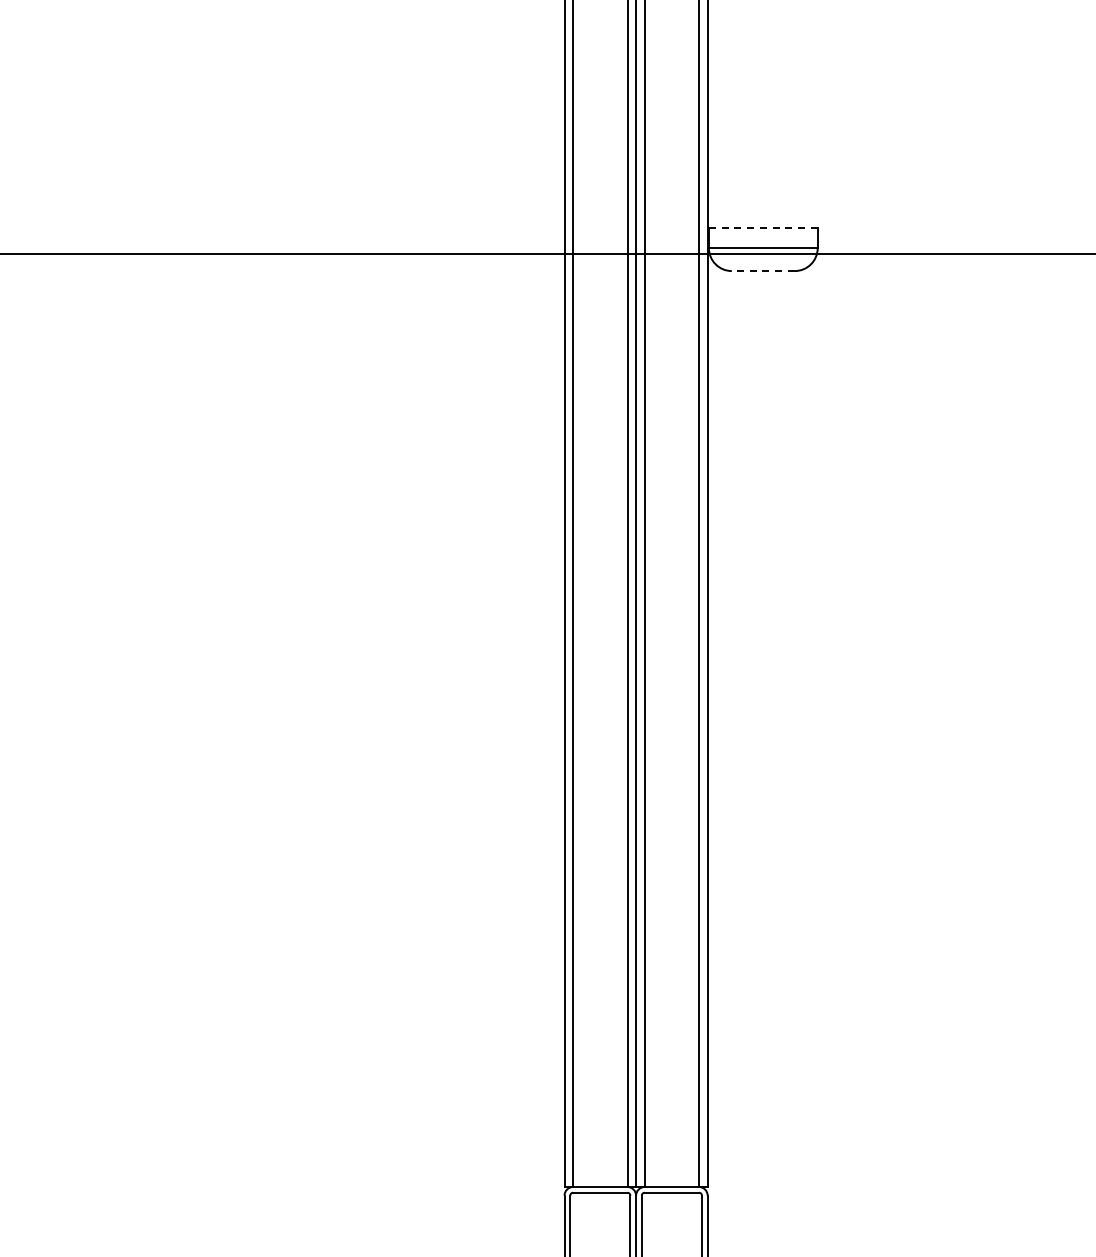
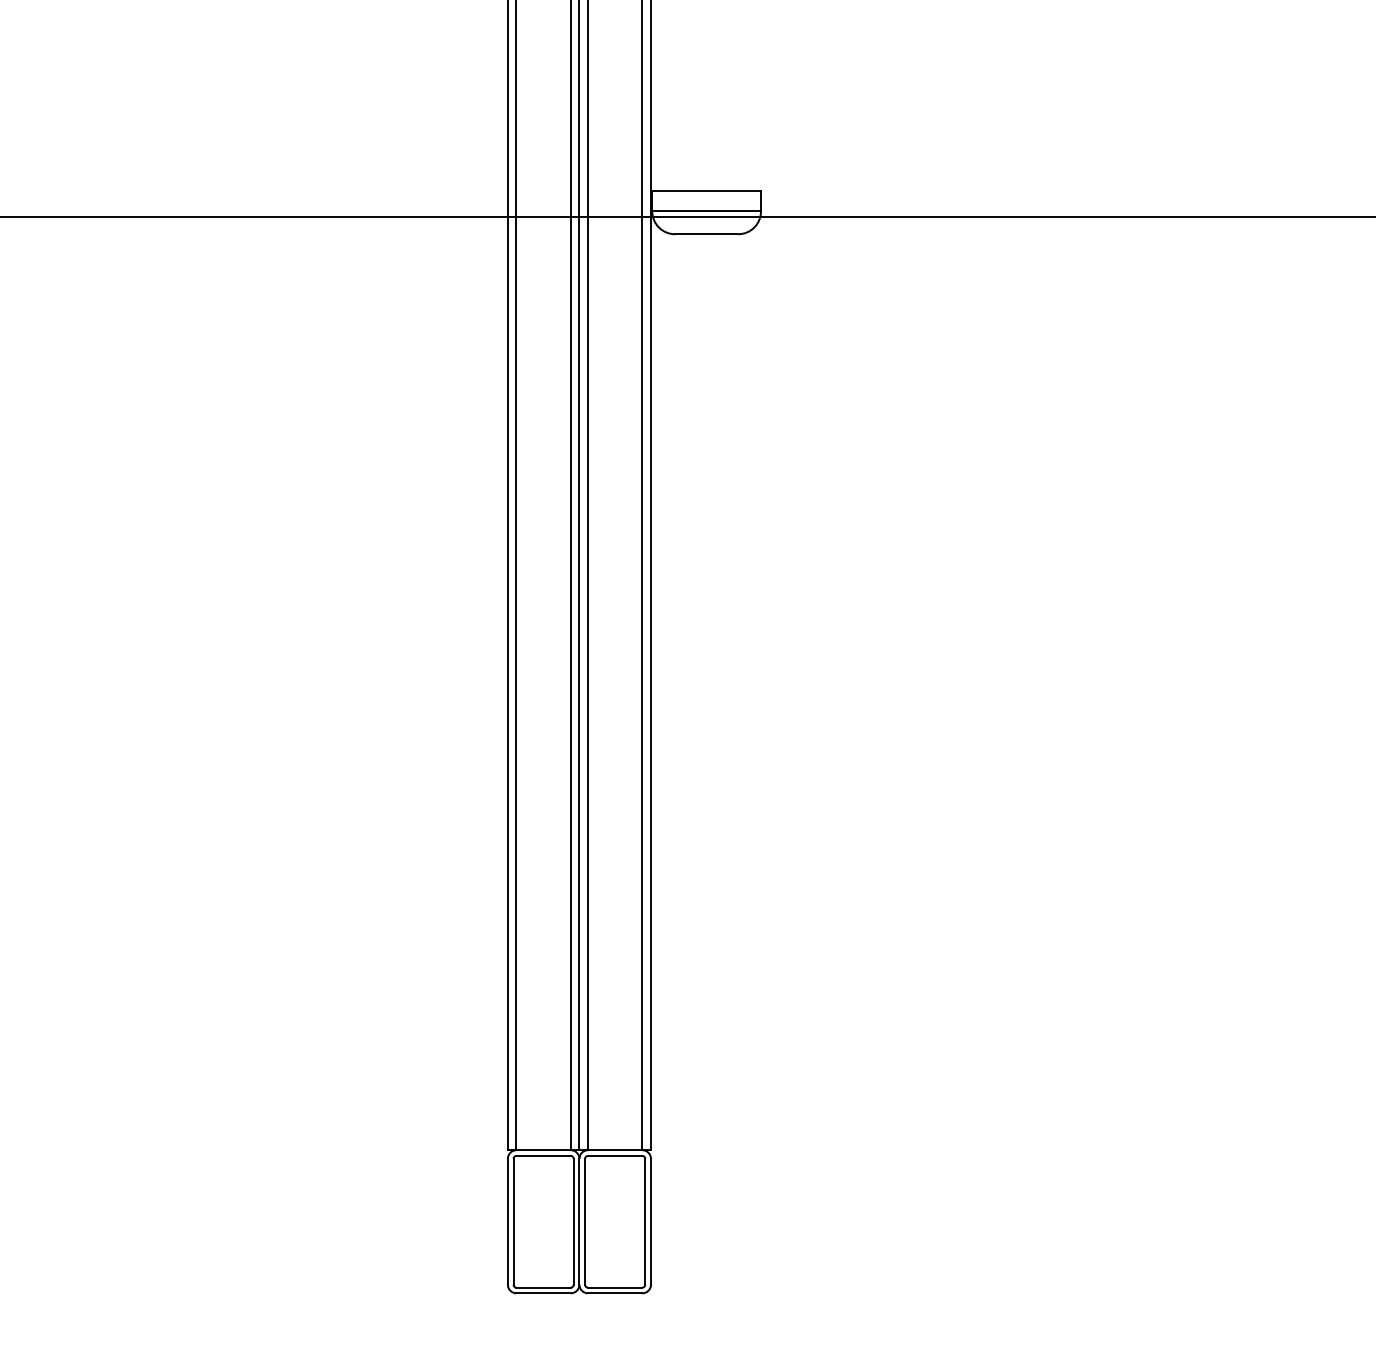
line: (763, 228) -> (706, 191), dashed -> solid
line: (763, 271) -> (706, 234), dashed -> solid

